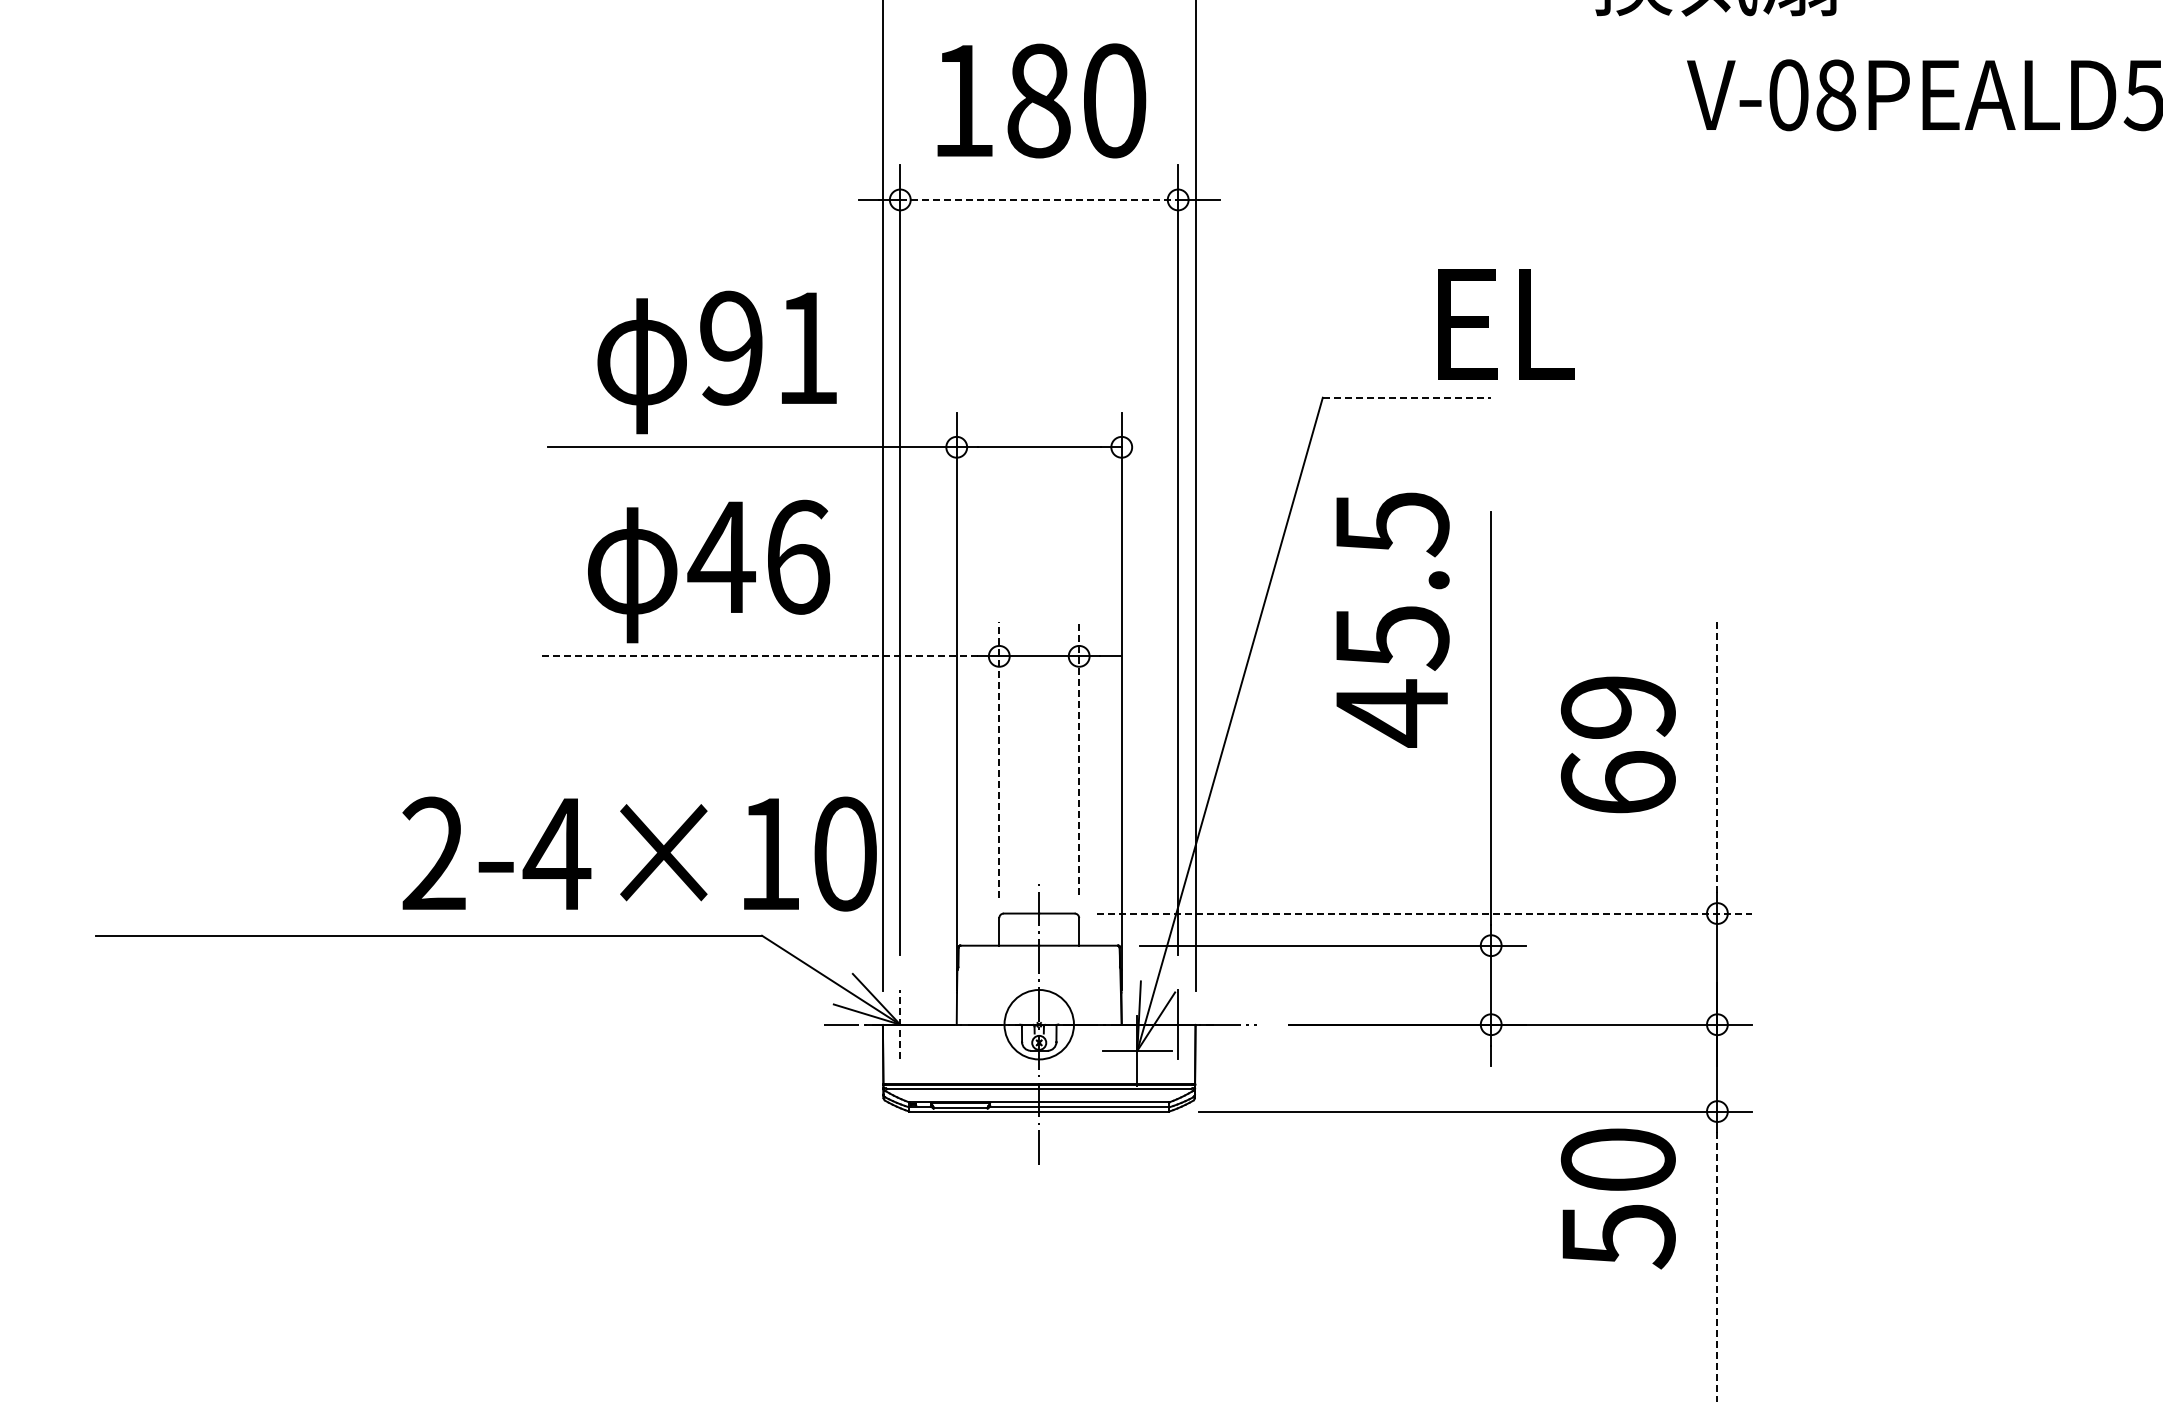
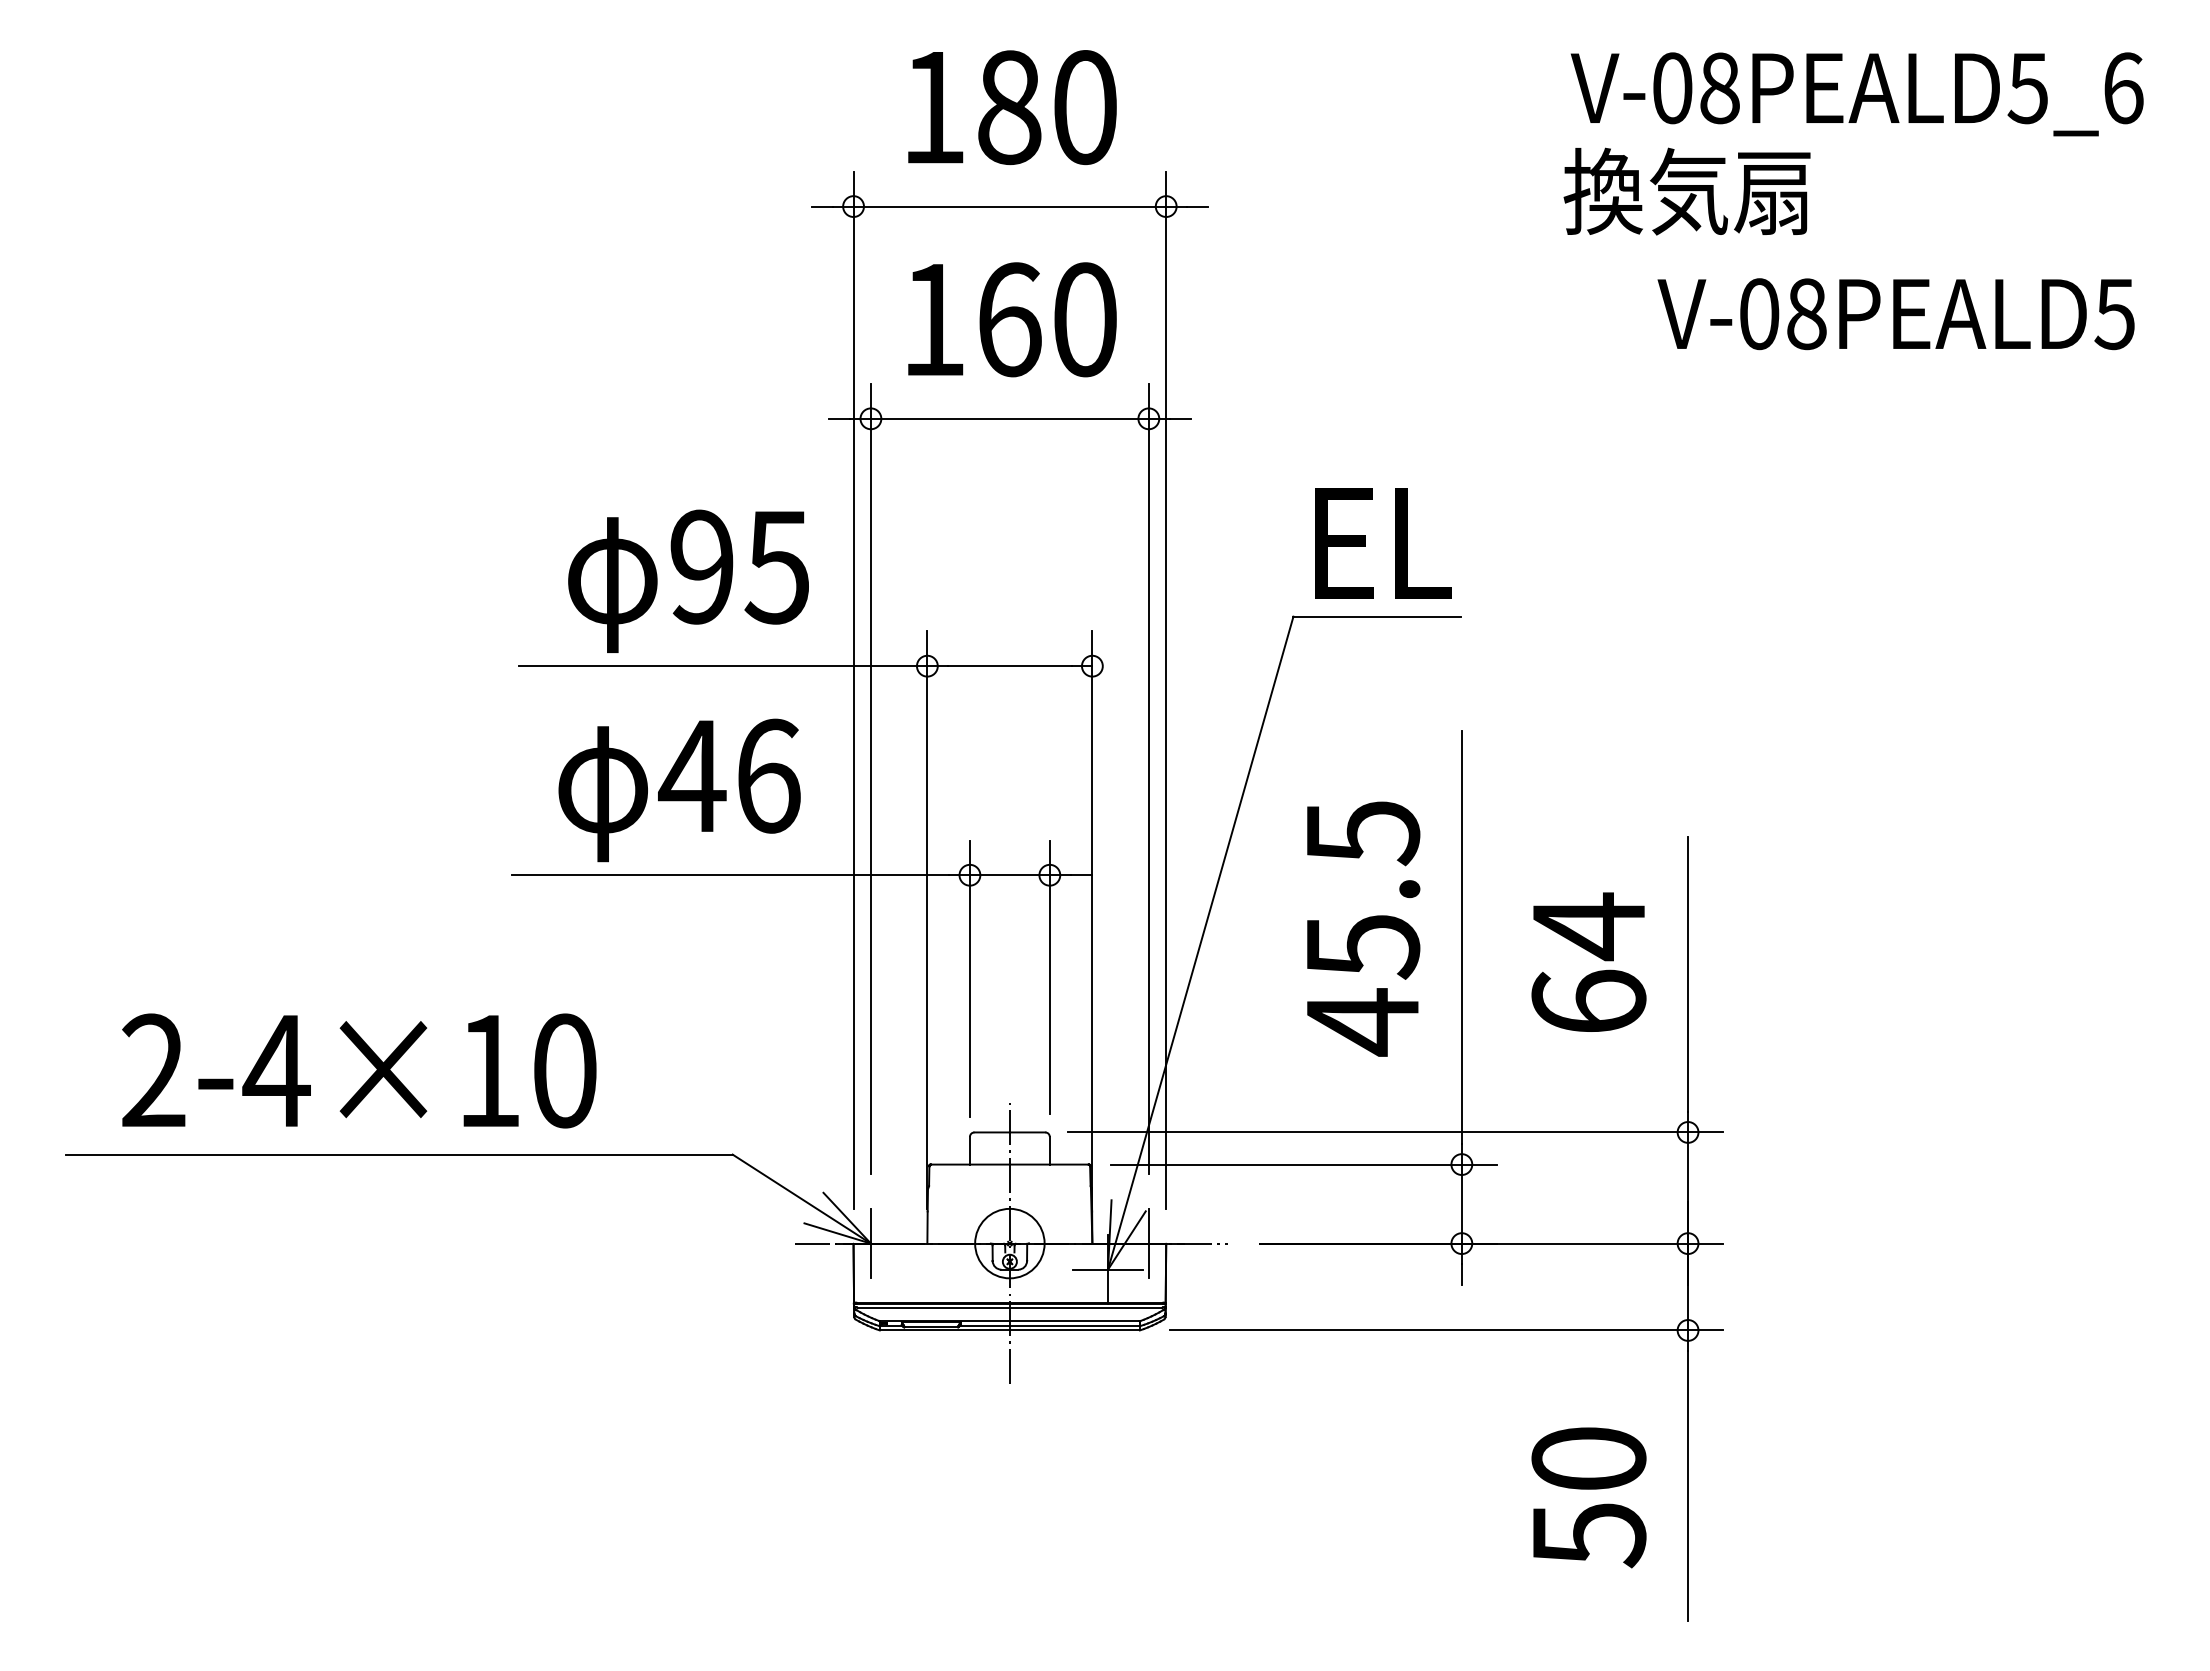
text: (1038, 100) -> (1009, 319), 180 -> 160
line: (1038, 199) -> (1009, 418), dashed -> solid
text: (1506, 324) -> (1383, 543), moved
text: (805, 348) -> (776, 567), 91 -> 95
line: (1406, 397) -> (1377, 616), dashed -> solid
text: (1392, 619) -> (1363, 928), moved
line: (759, 656) -> (730, 875), dashed -> solid
text: (1617, 707) -> (1588, 926), 69 -> 64
line: (1717, 754) -> (1688, 973), dashed -> solid
line: (1078, 758) -> (1049, 977), dashed -> solid
line: (998, 759) -> (969, 978), dashed -> solid
text: (639, 853) -> (359, 1070), moved
line: (1424, 913) -> (1395, 1132), dashed -> solid
line: (899, 1024) -> (870, 1243), dashed -> solid
text: (1617, 1198) -> (1588, 1497), moved
line: (1717, 1267) -> (1688, 1486), dashed -> solid

